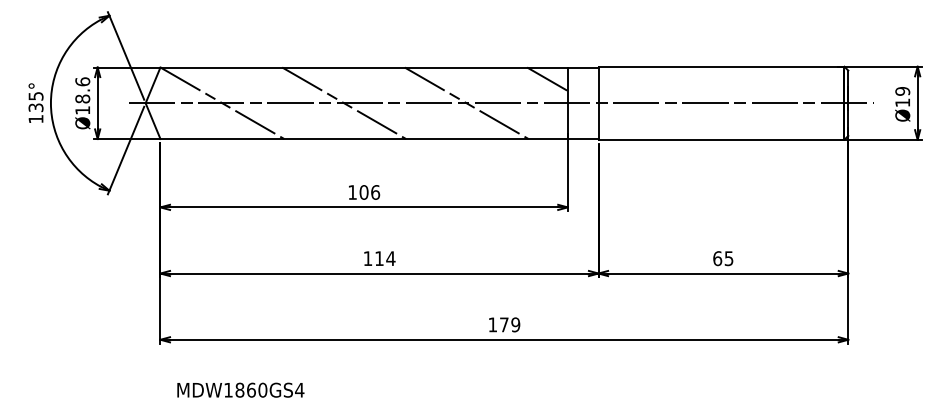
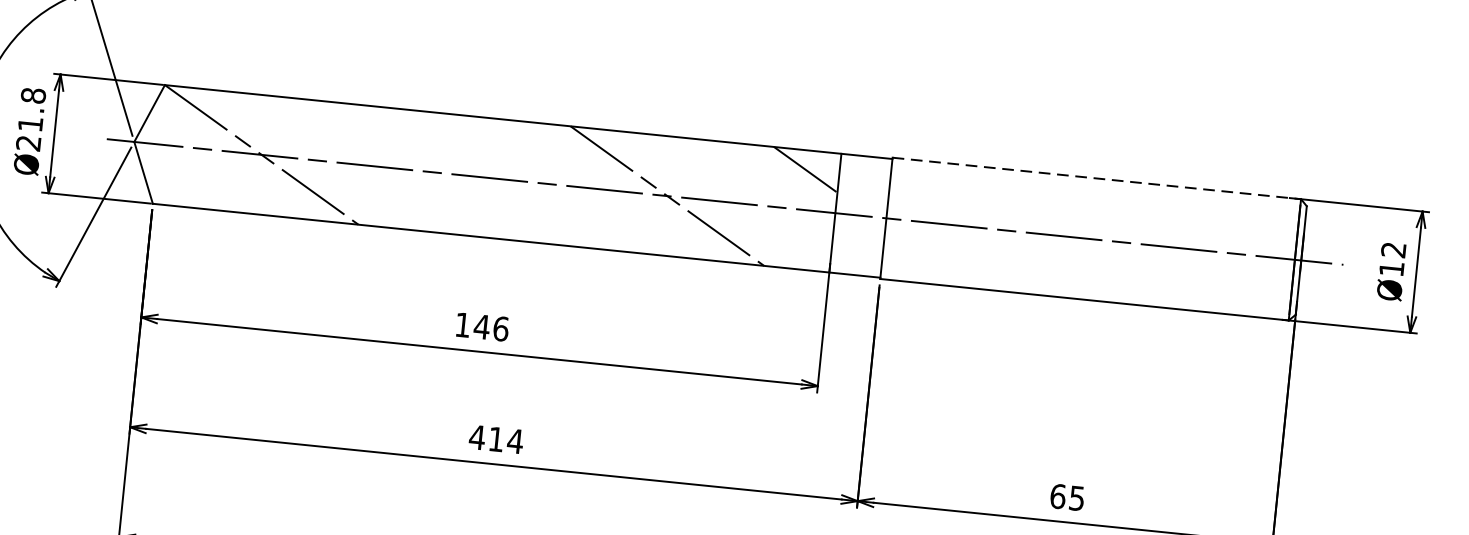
line: (721, 66) -> (1096, 178), solid -> dashed
text: (902, 91) -> (1393, 250), Ø19 -> Ø12
text: (82, 95) -> (30, 118), Ø18.6 -> Ø21.8
line: (344, 103) -> (464, 175), removed
text: (363, 192) -> (481, 326), 106 -> 146
text: (367, 258) -> (476, 437), 114 -> 414

